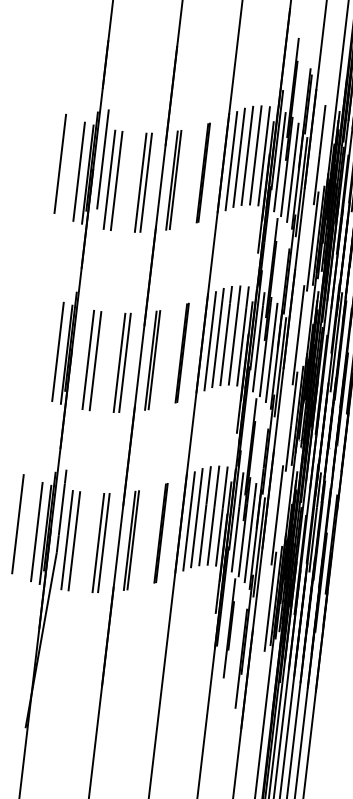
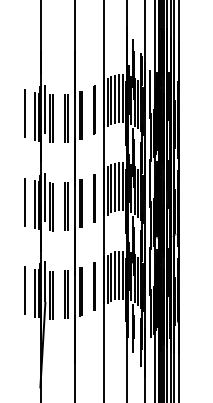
line: (82, 337) -> (45, 196), added
line: (40, 343) -> (25, 201), added

